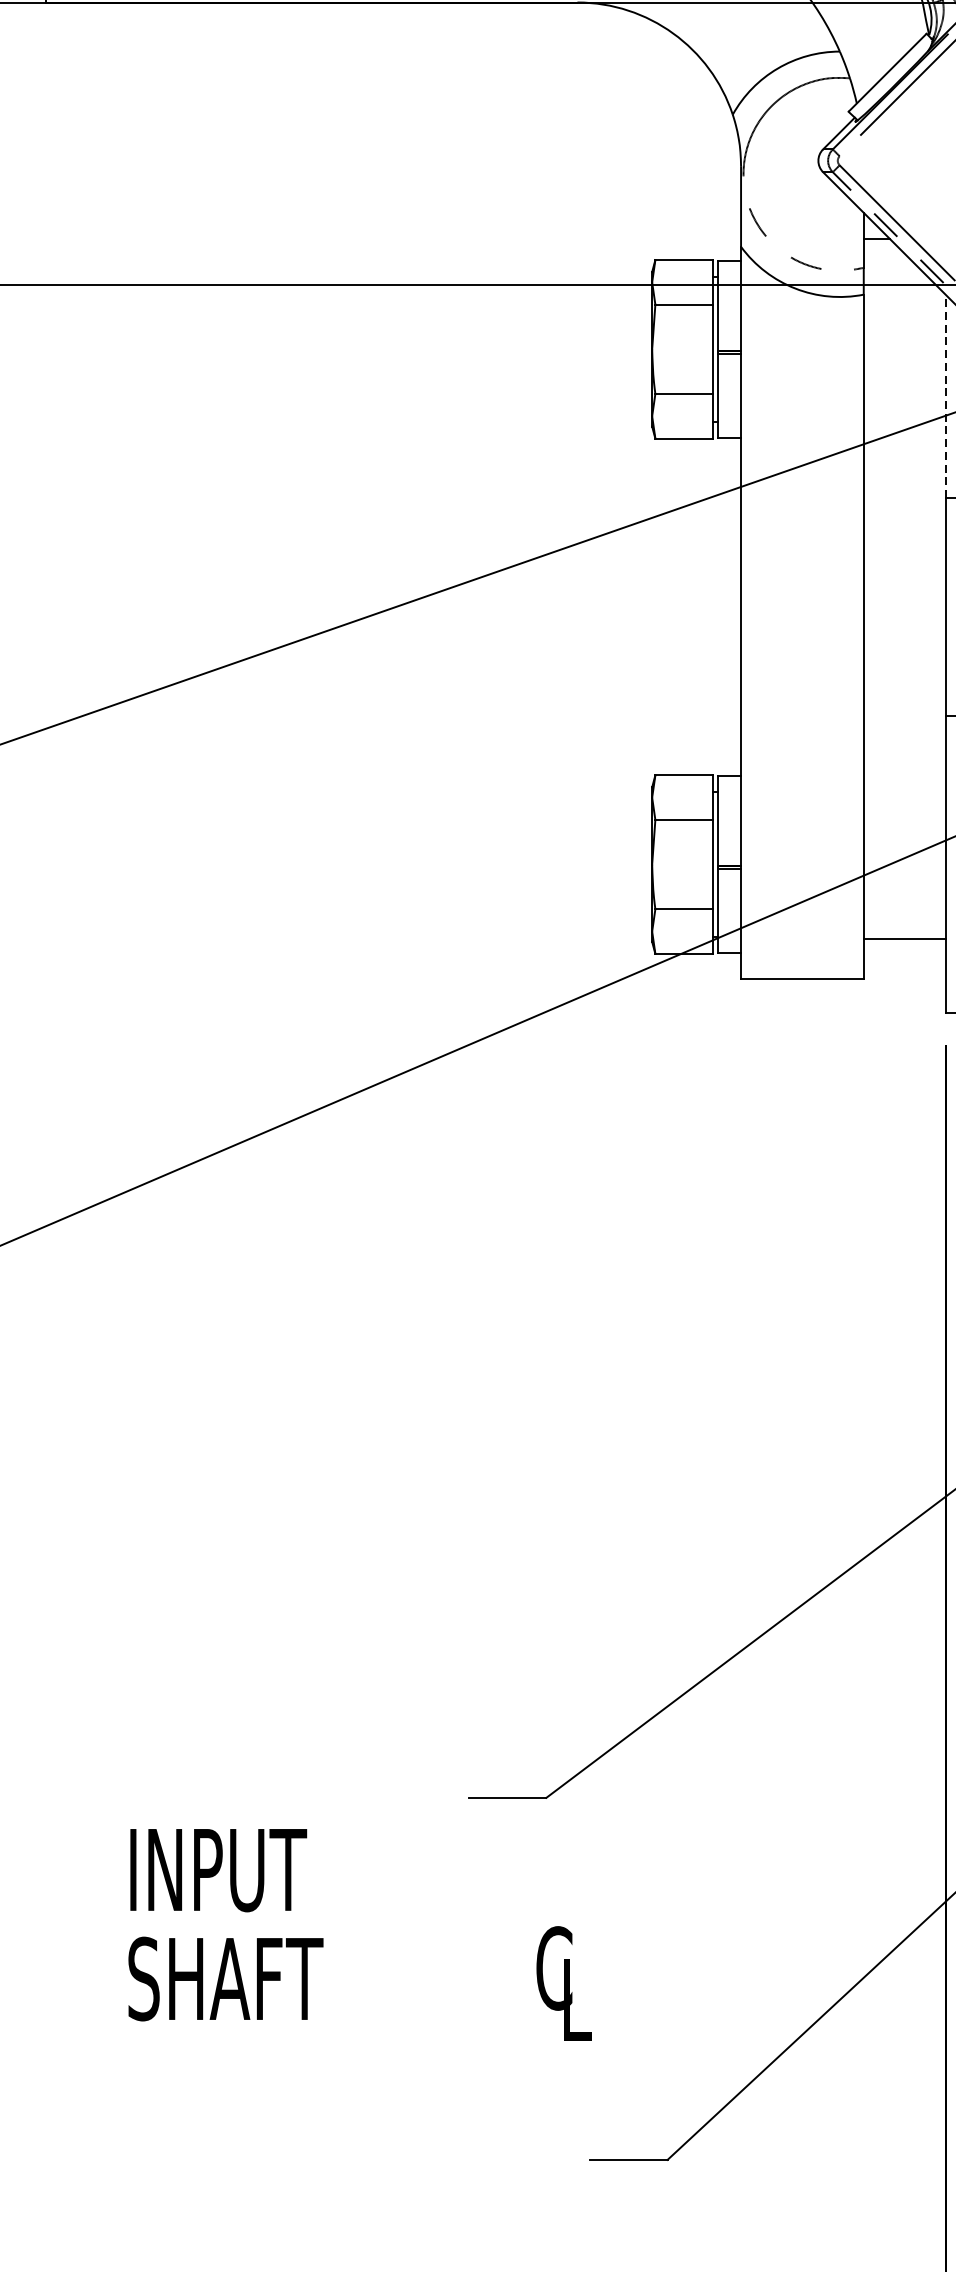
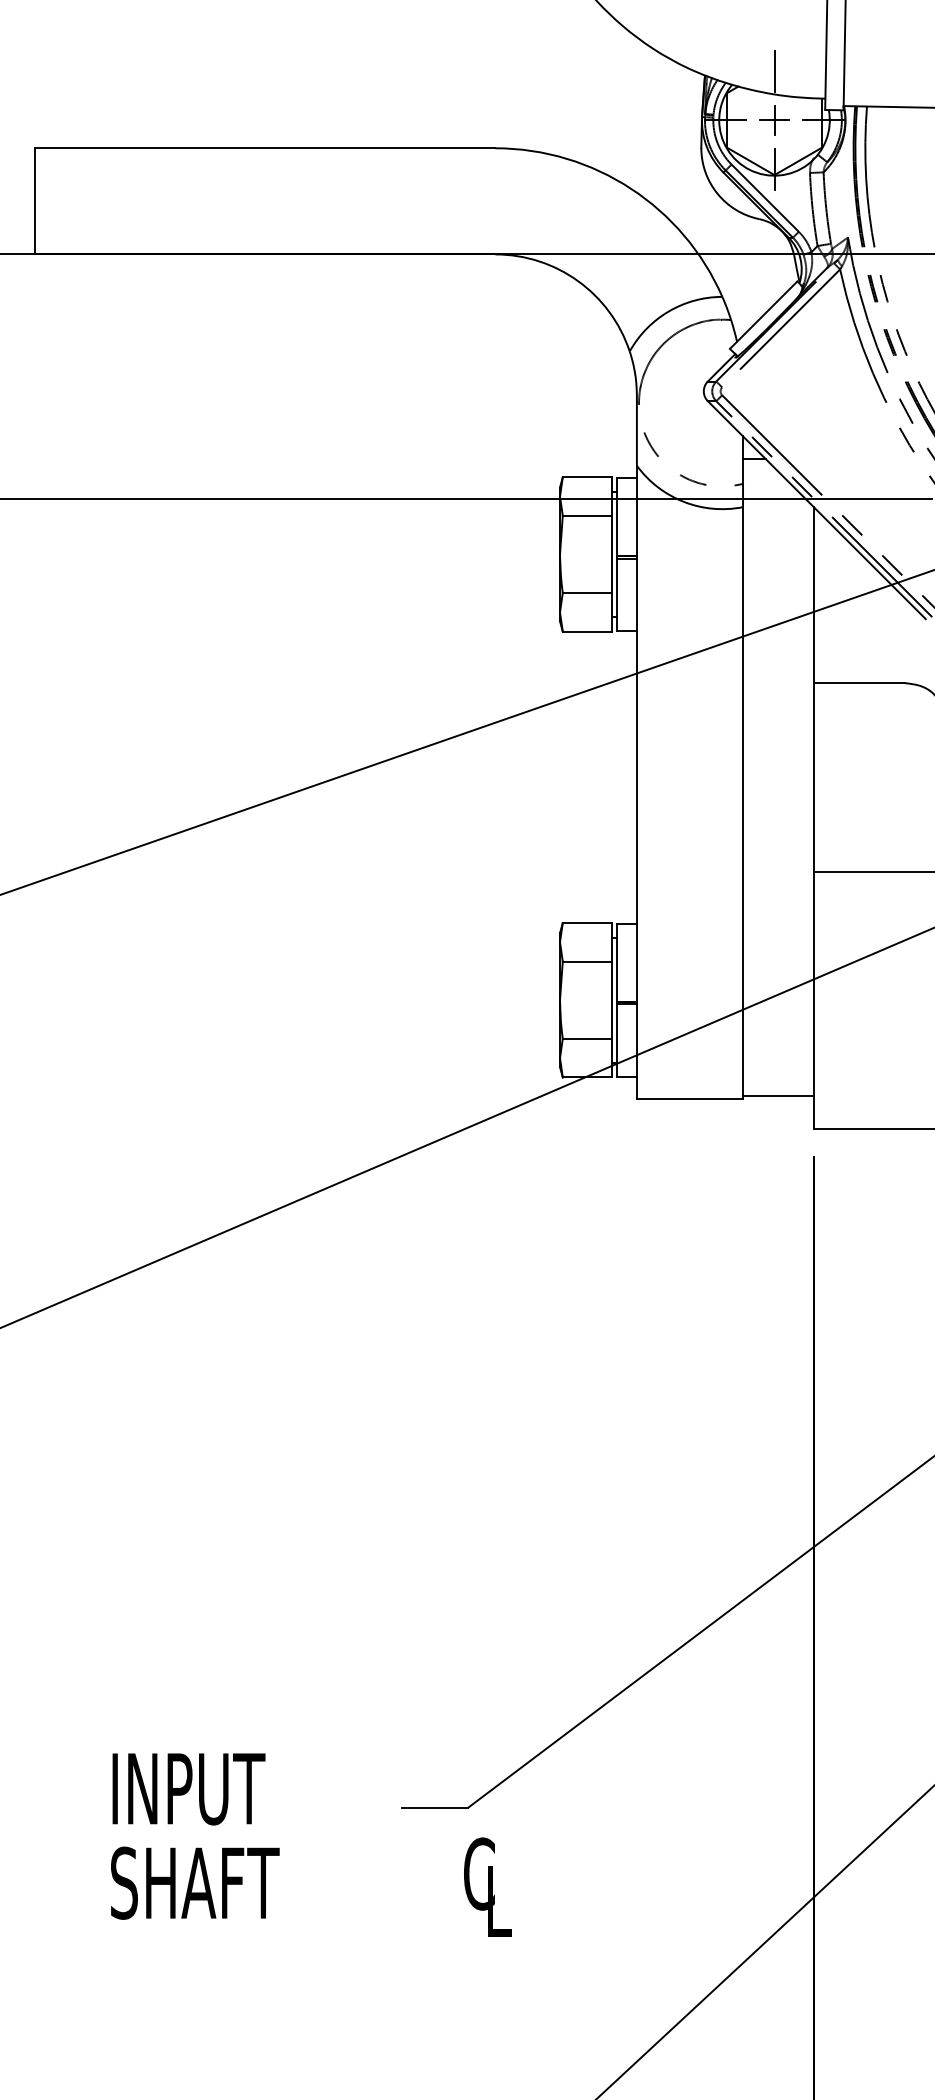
line: (945, 396) -> (813, 595), dashed -> solid
line: (904, 938) -> (778, 1095), moved
text: (360, 1934) -> (311, 1844), moved

